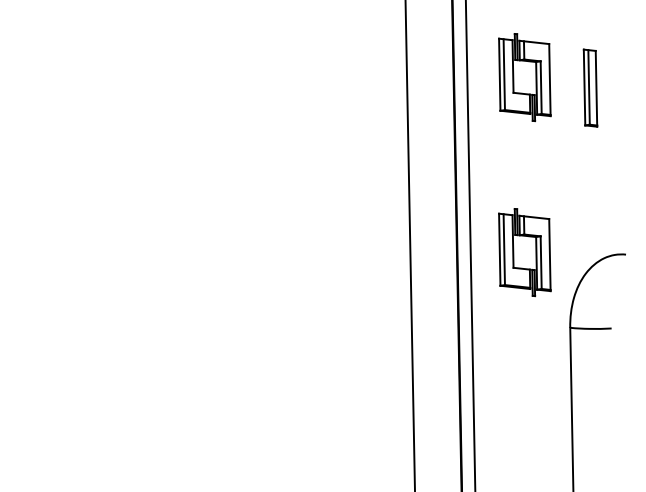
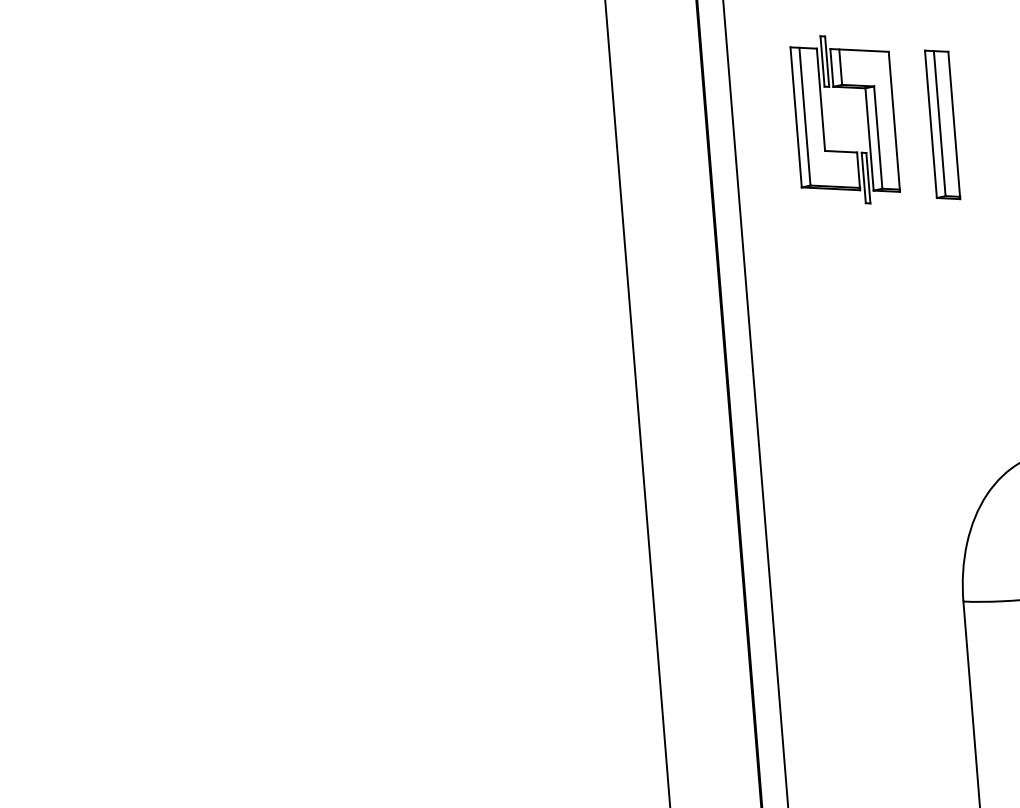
part: (590, 87) -> (942, 123), moved
part: (524, 252) -> (865, 460), removed

